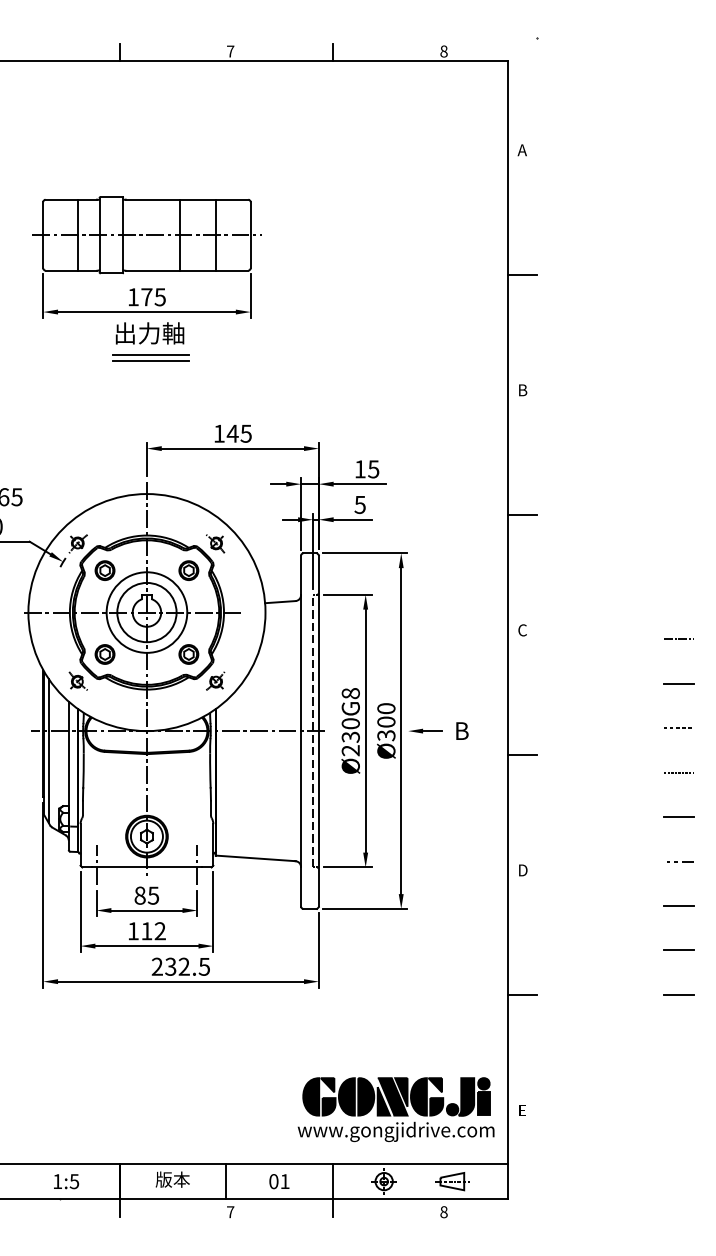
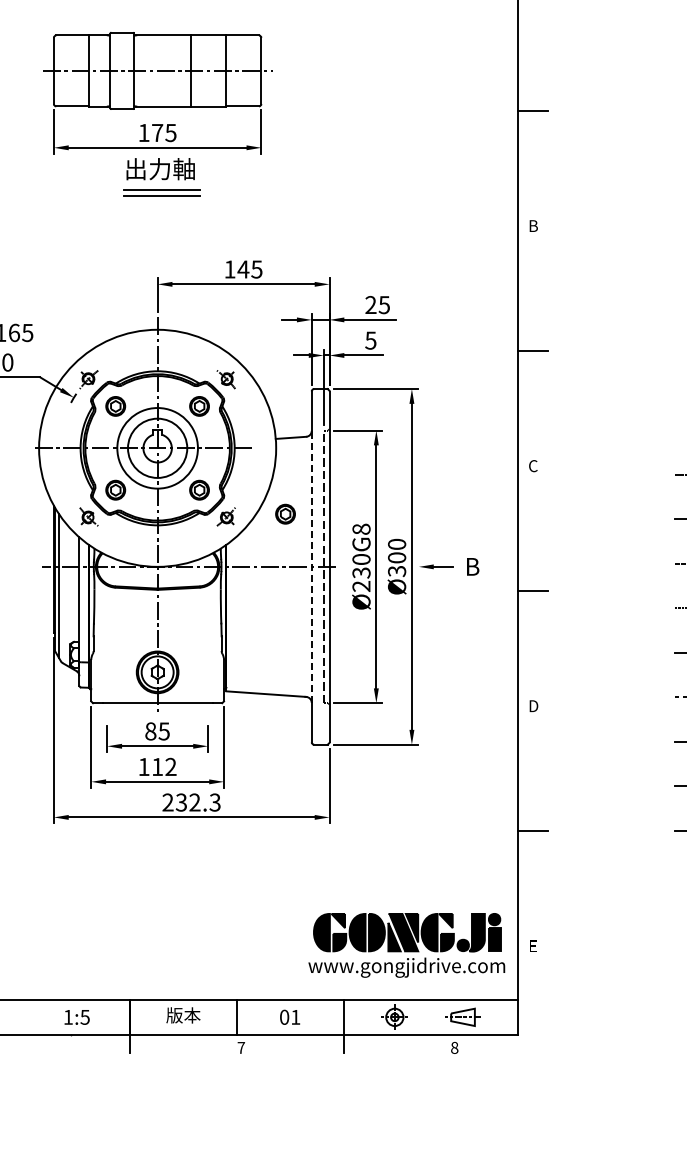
text: (359, 469) -> (370, 305), 15 -> 25
part: (274, 678) -> (285, 514), added
line: (301, 731) -> (312, 567), solid -> dashed
line: (96, 864) -> (107, 700), removed
line: (197, 864) -> (208, 700), removed
text: (204, 966) -> (215, 802), 232.5 -> 232.3

